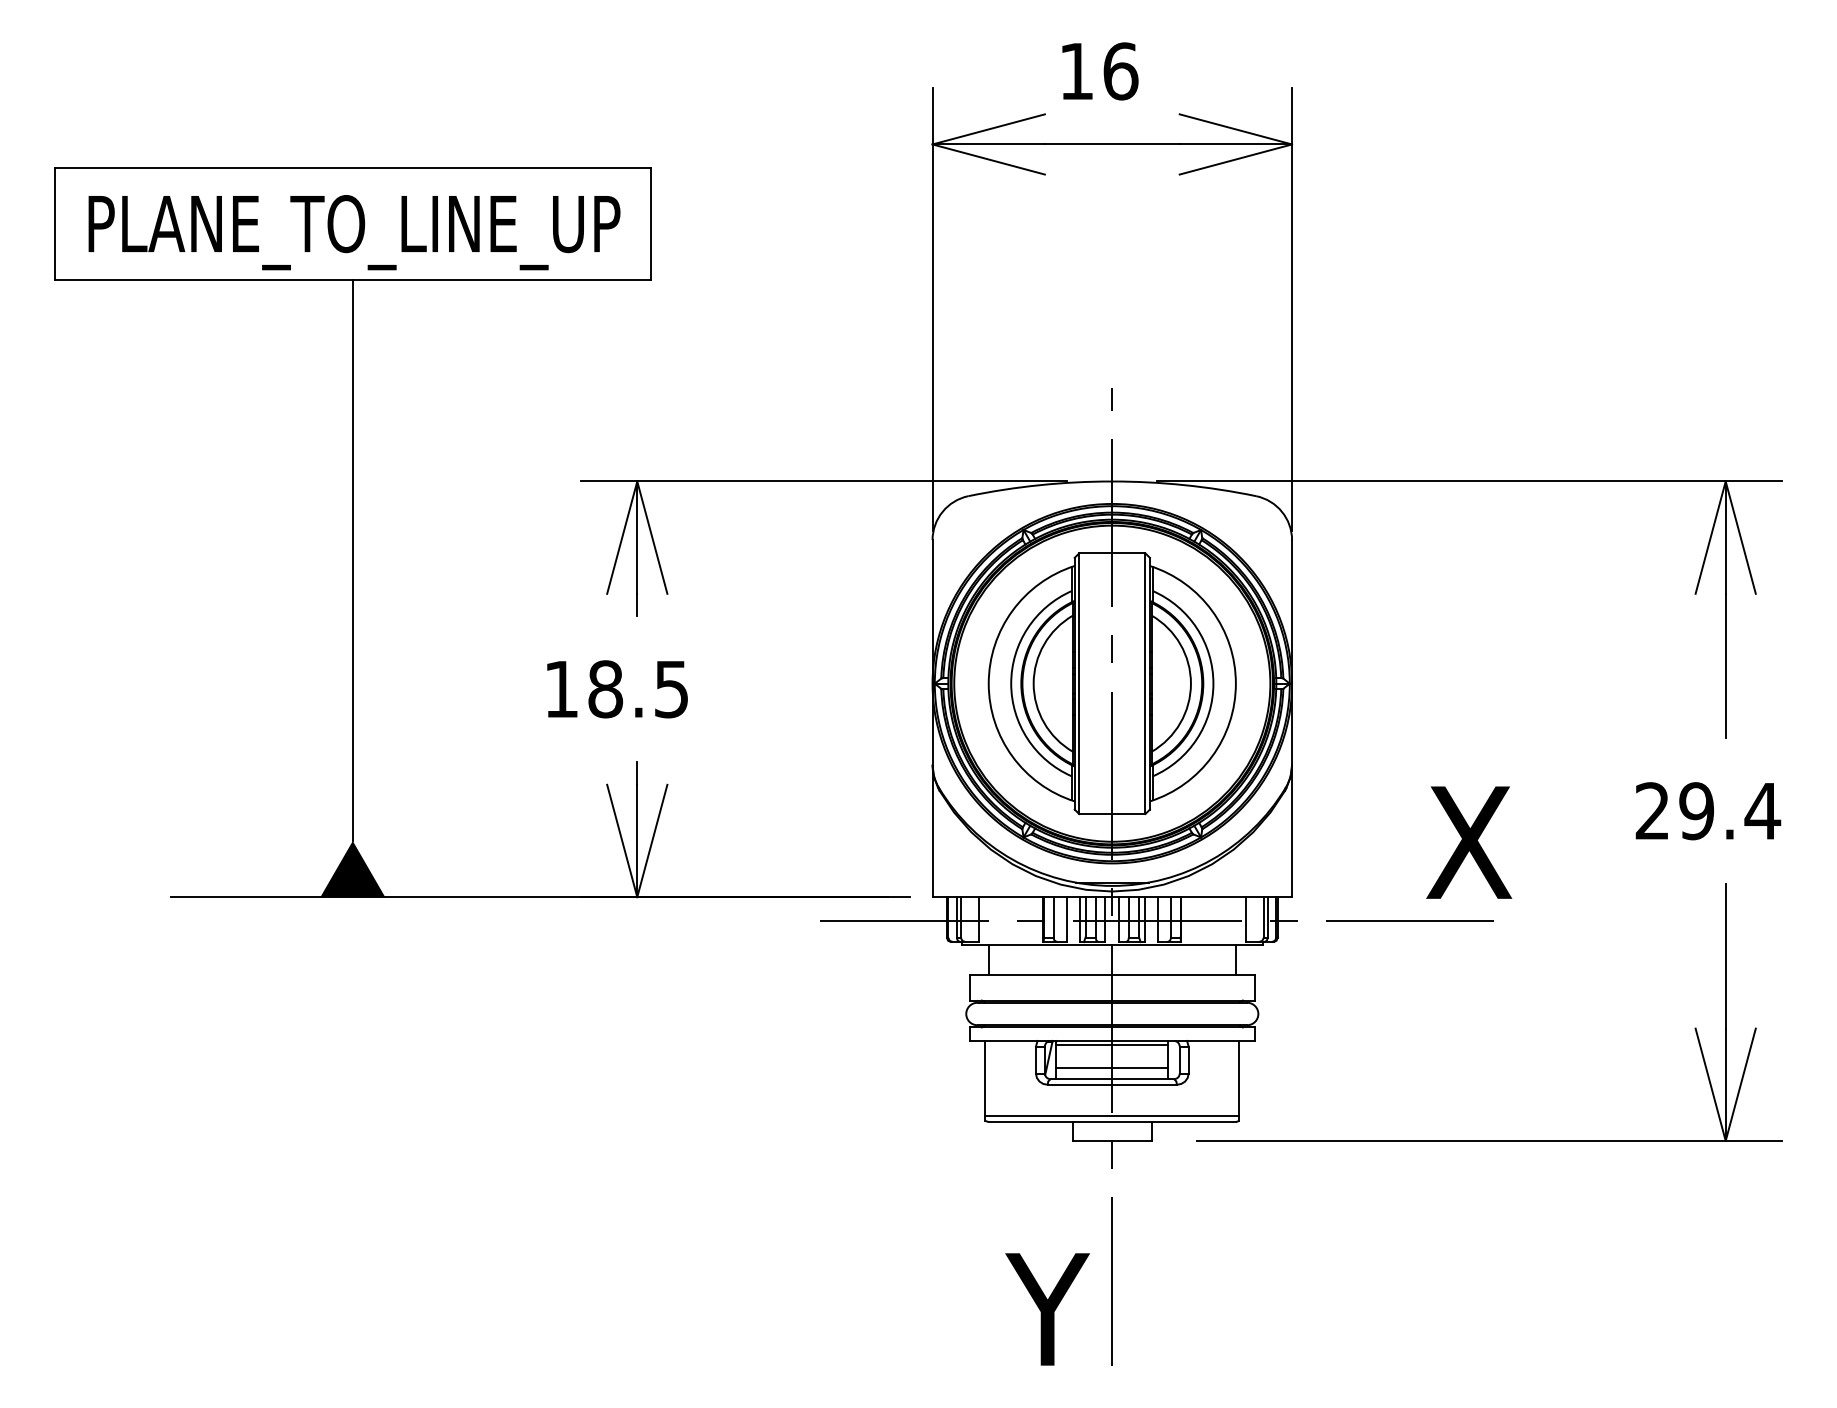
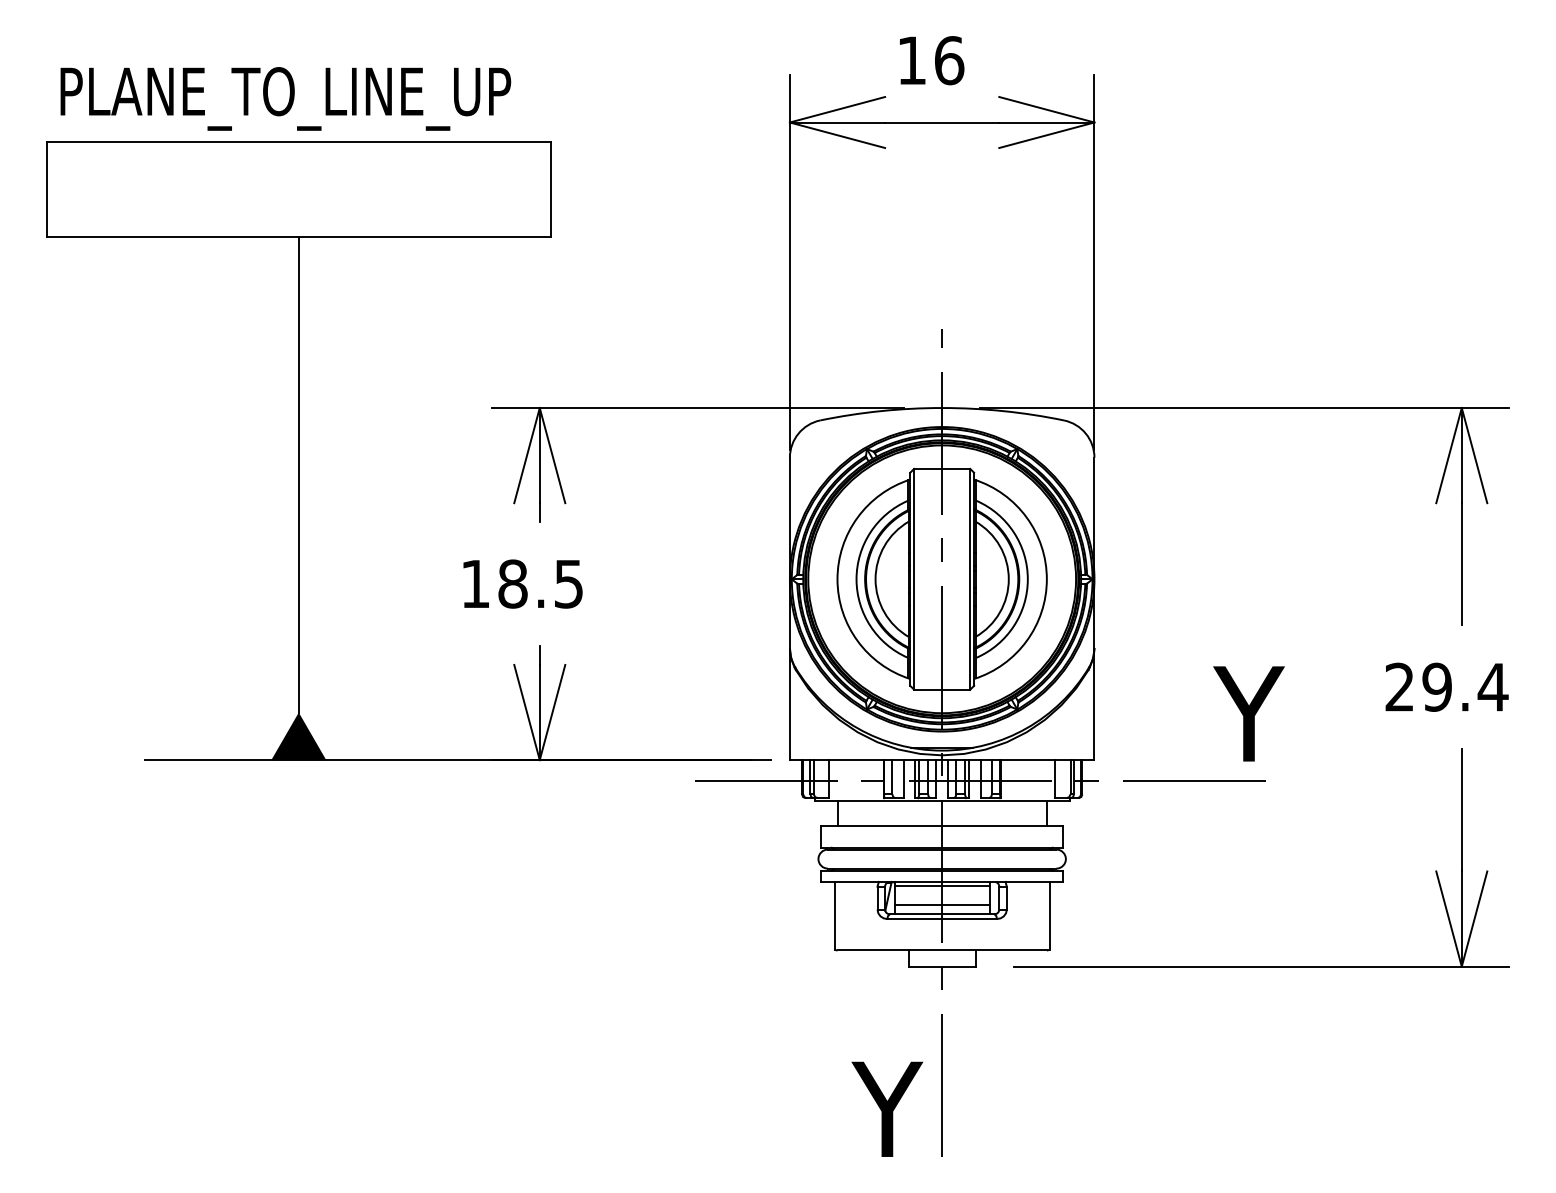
text: (354, 232) -> (285, 98), moved
text: (1471, 842) -> (1246, 713), X -> Y
line: (1112, 1116) -> (942, 945), removed

